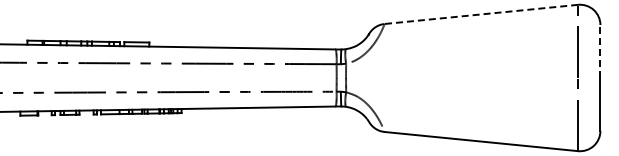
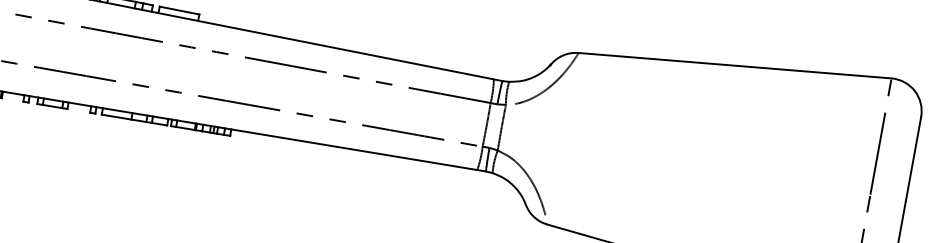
line: (480, 14) -> (733, 65), dashed -> solid
line: (600, 51) -> (913, 159), dashed -> solid

